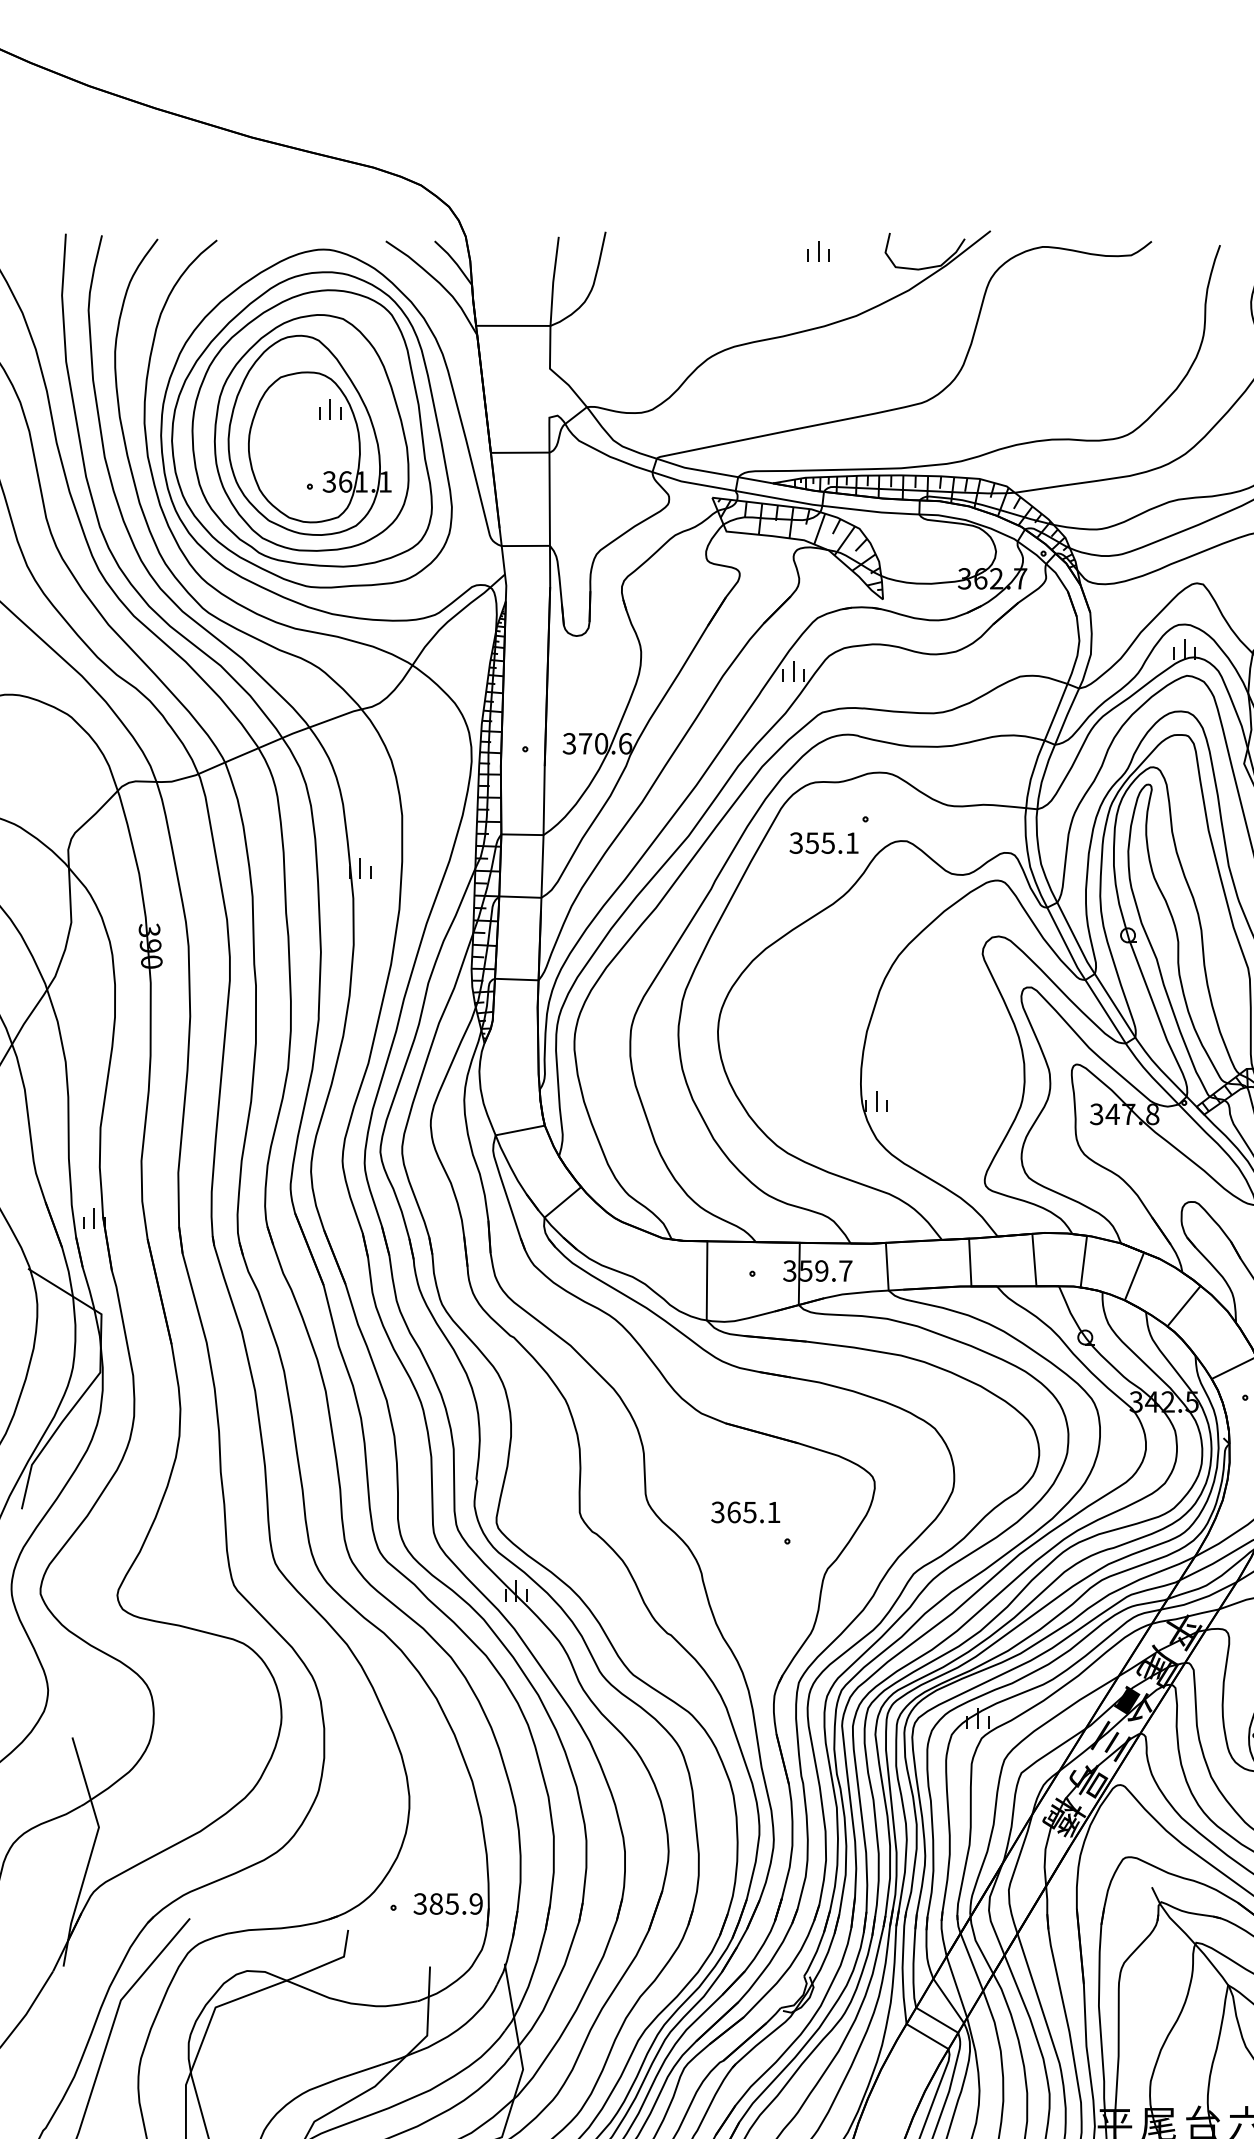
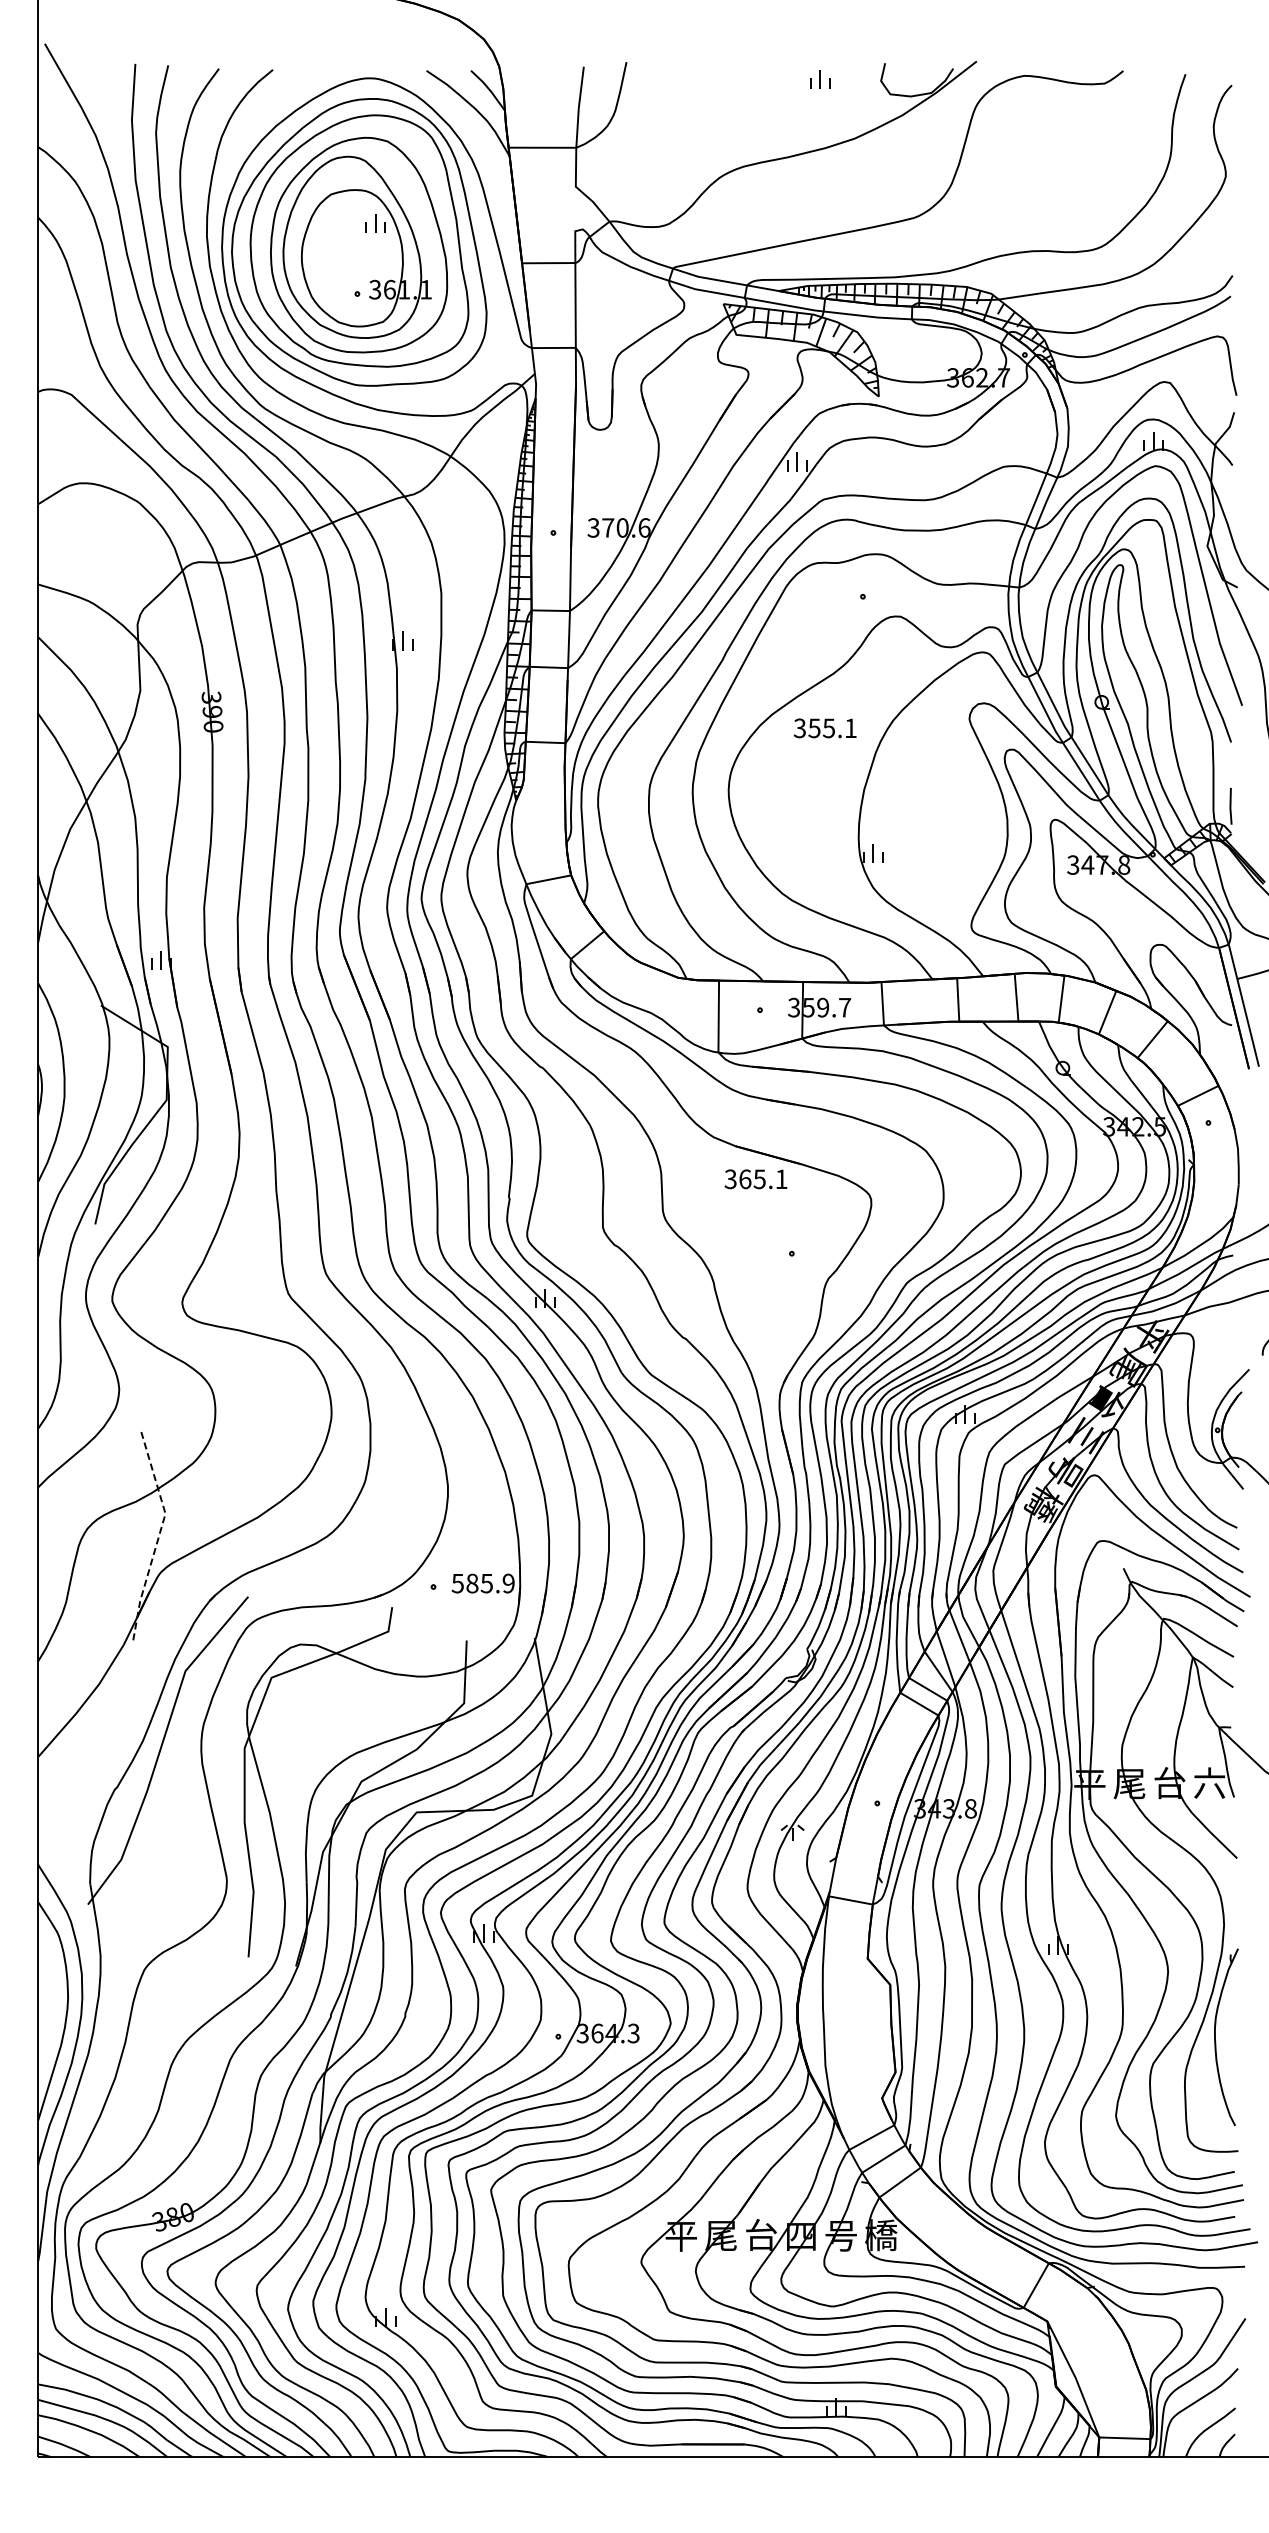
text: (823, 843) -> (824, 728), moved
text: (745, 1512) -> (755, 1179), moved
line: (92, 1851) -> (159, 1535), solid -> dashed
text: (419, 1902) -> (457, 1582), 385.9 -> 585.9

